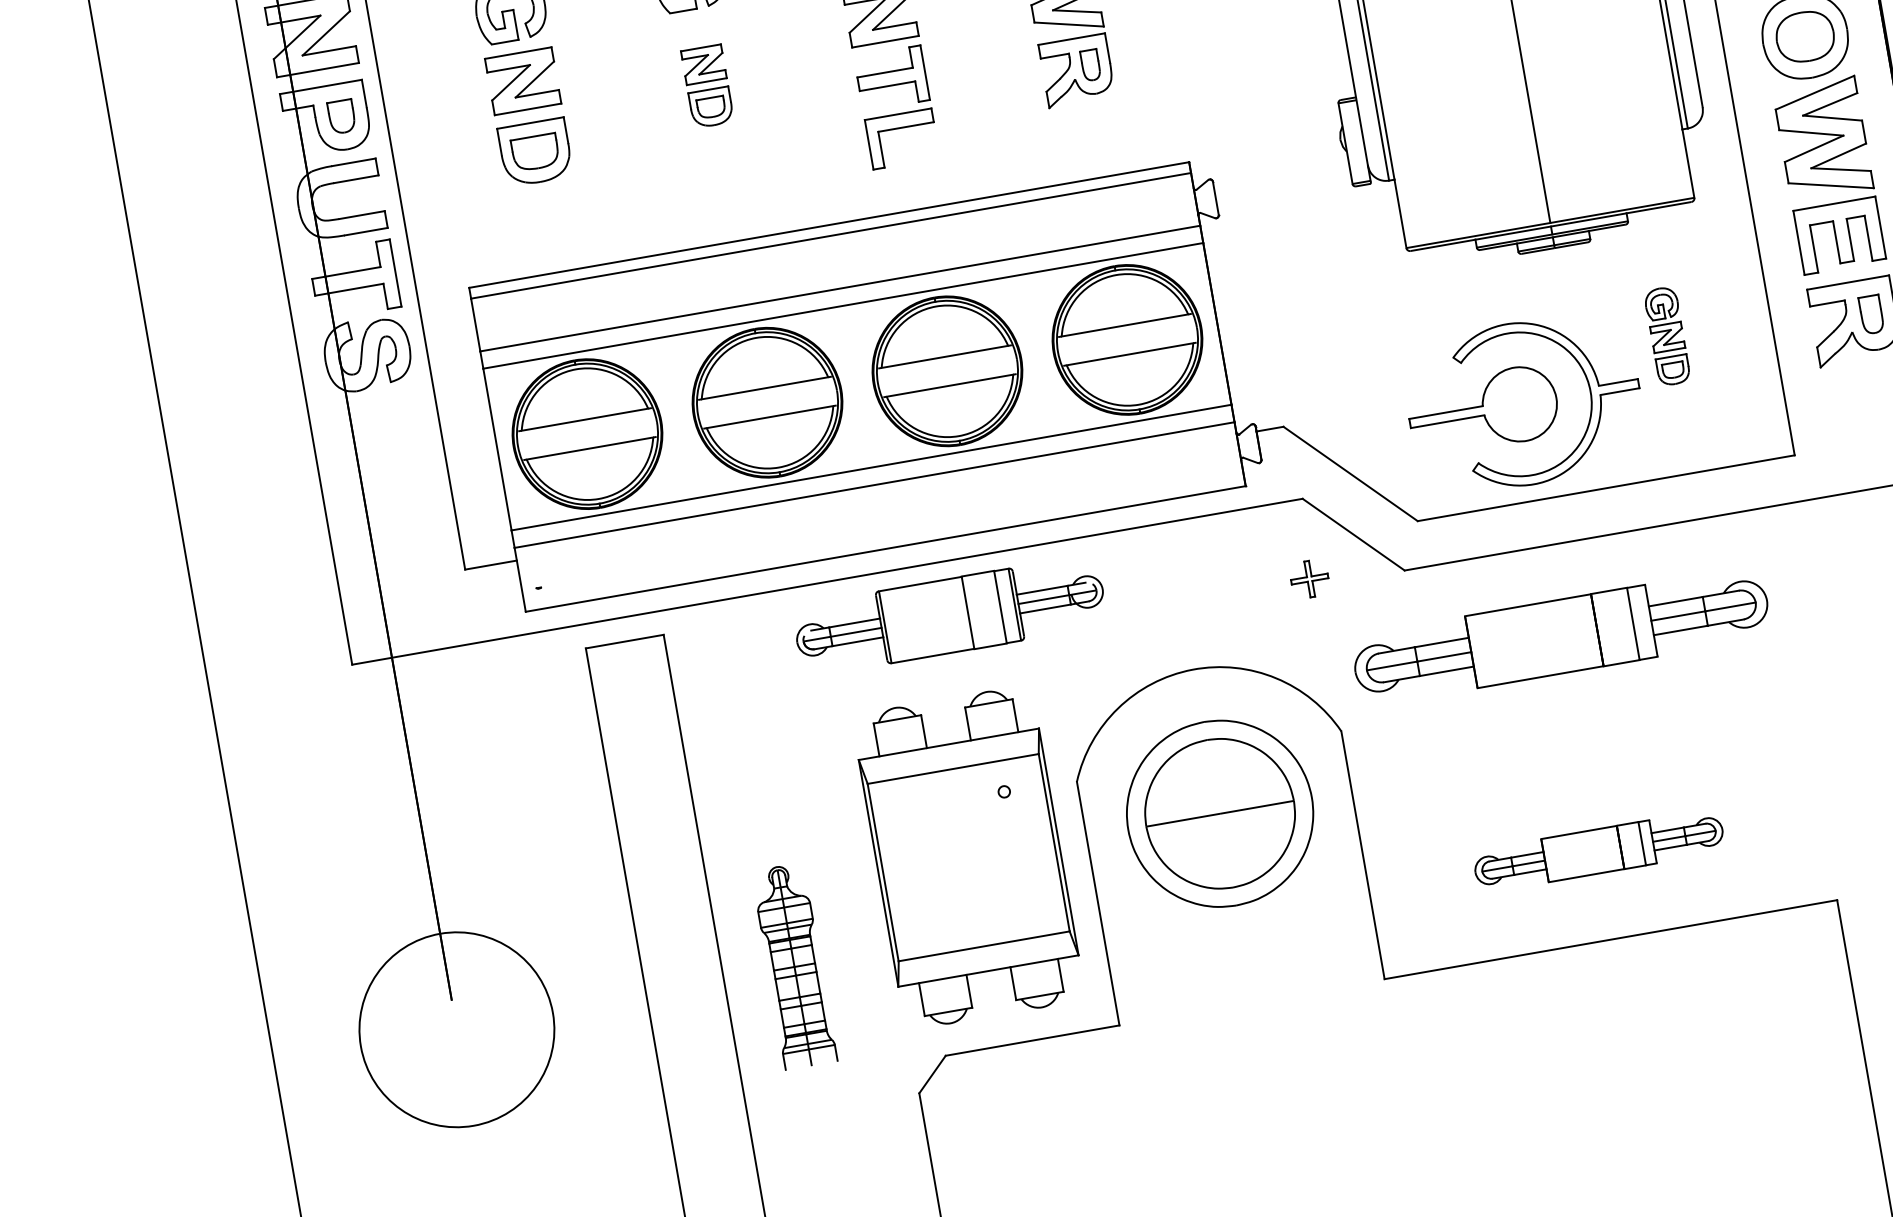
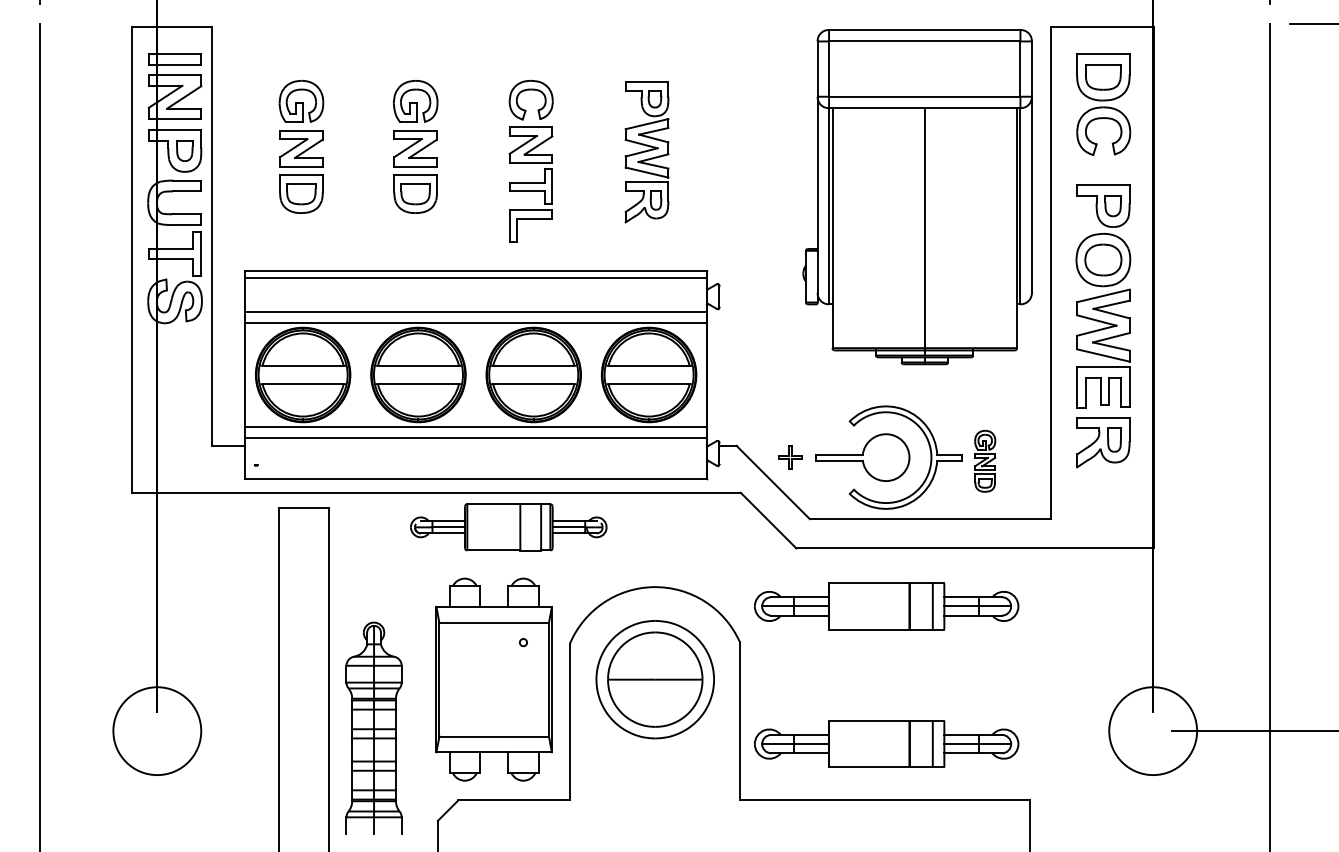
part: (707, 85) -> (415, 171), size x1.67
part: (1667, 334) -> (985, 460), moved
part: (1309, 579) -> (790, 457), moved
part: (1598, 850) -> (886, 743), size x1.67
part: (793, 965) -> (373, 727), size x1.67
circle: (457, 1030) -> (157, 731), size x0.71

